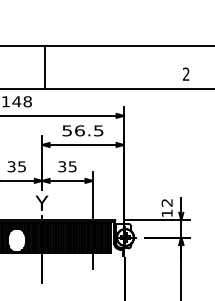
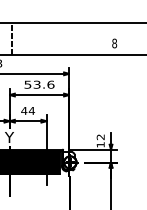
line: (45, 67) -> (12, 38), solid -> dashed
text: (185, 73) -> (114, 42), 2 -> 8
text: (89, 130) -> (44, 84), 56.5 -> 53.6
text: (66, 166) -> (27, 110), 35 -> 44

